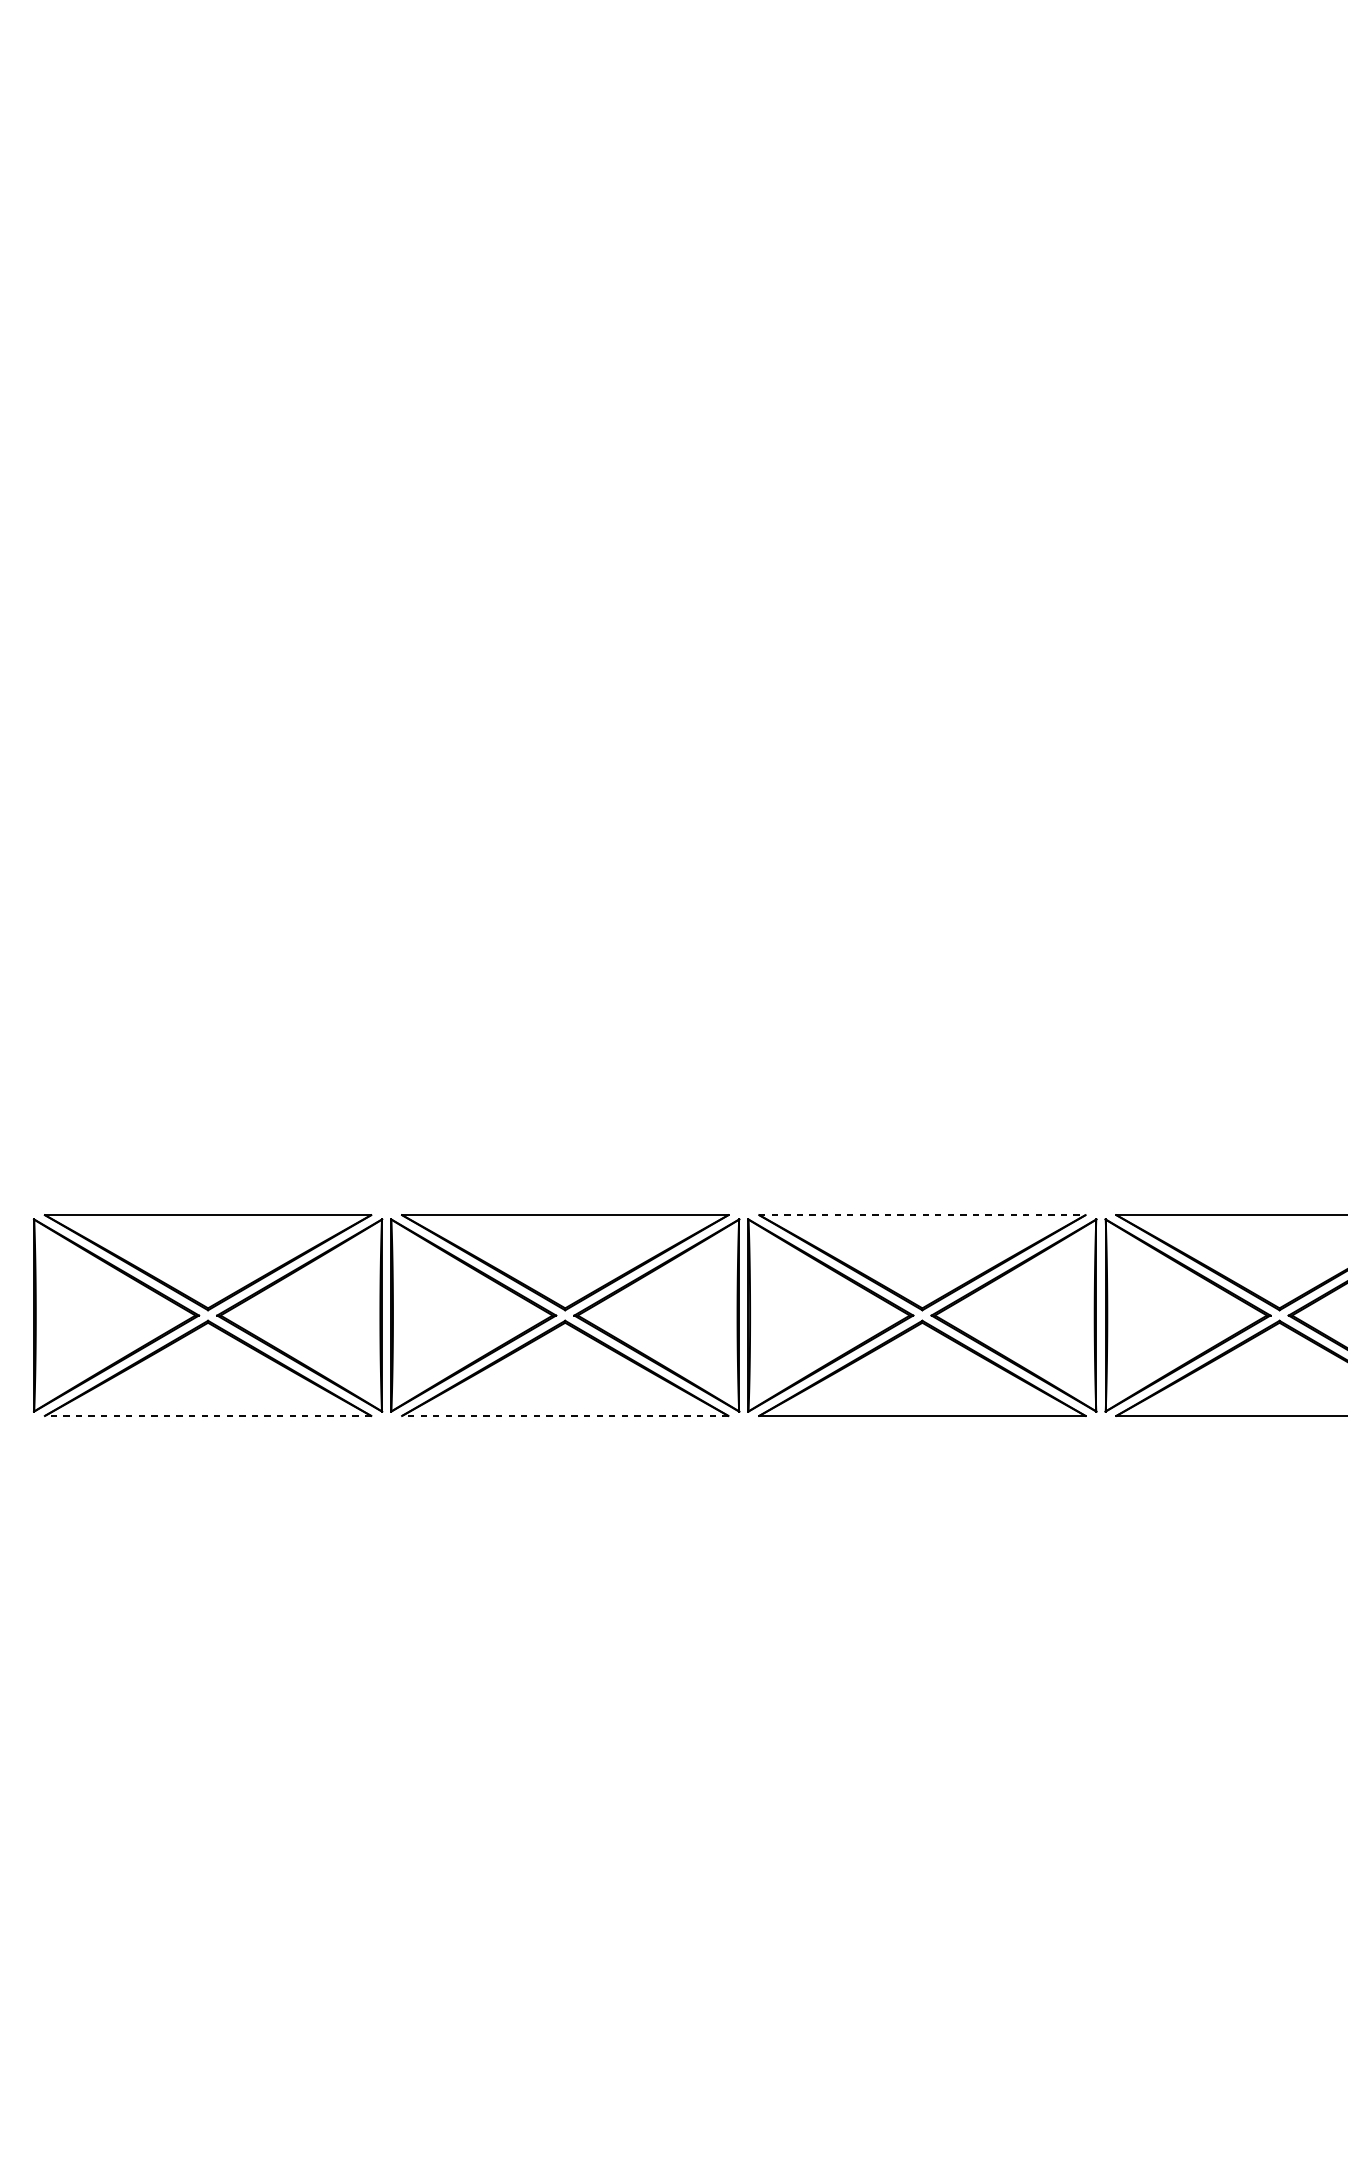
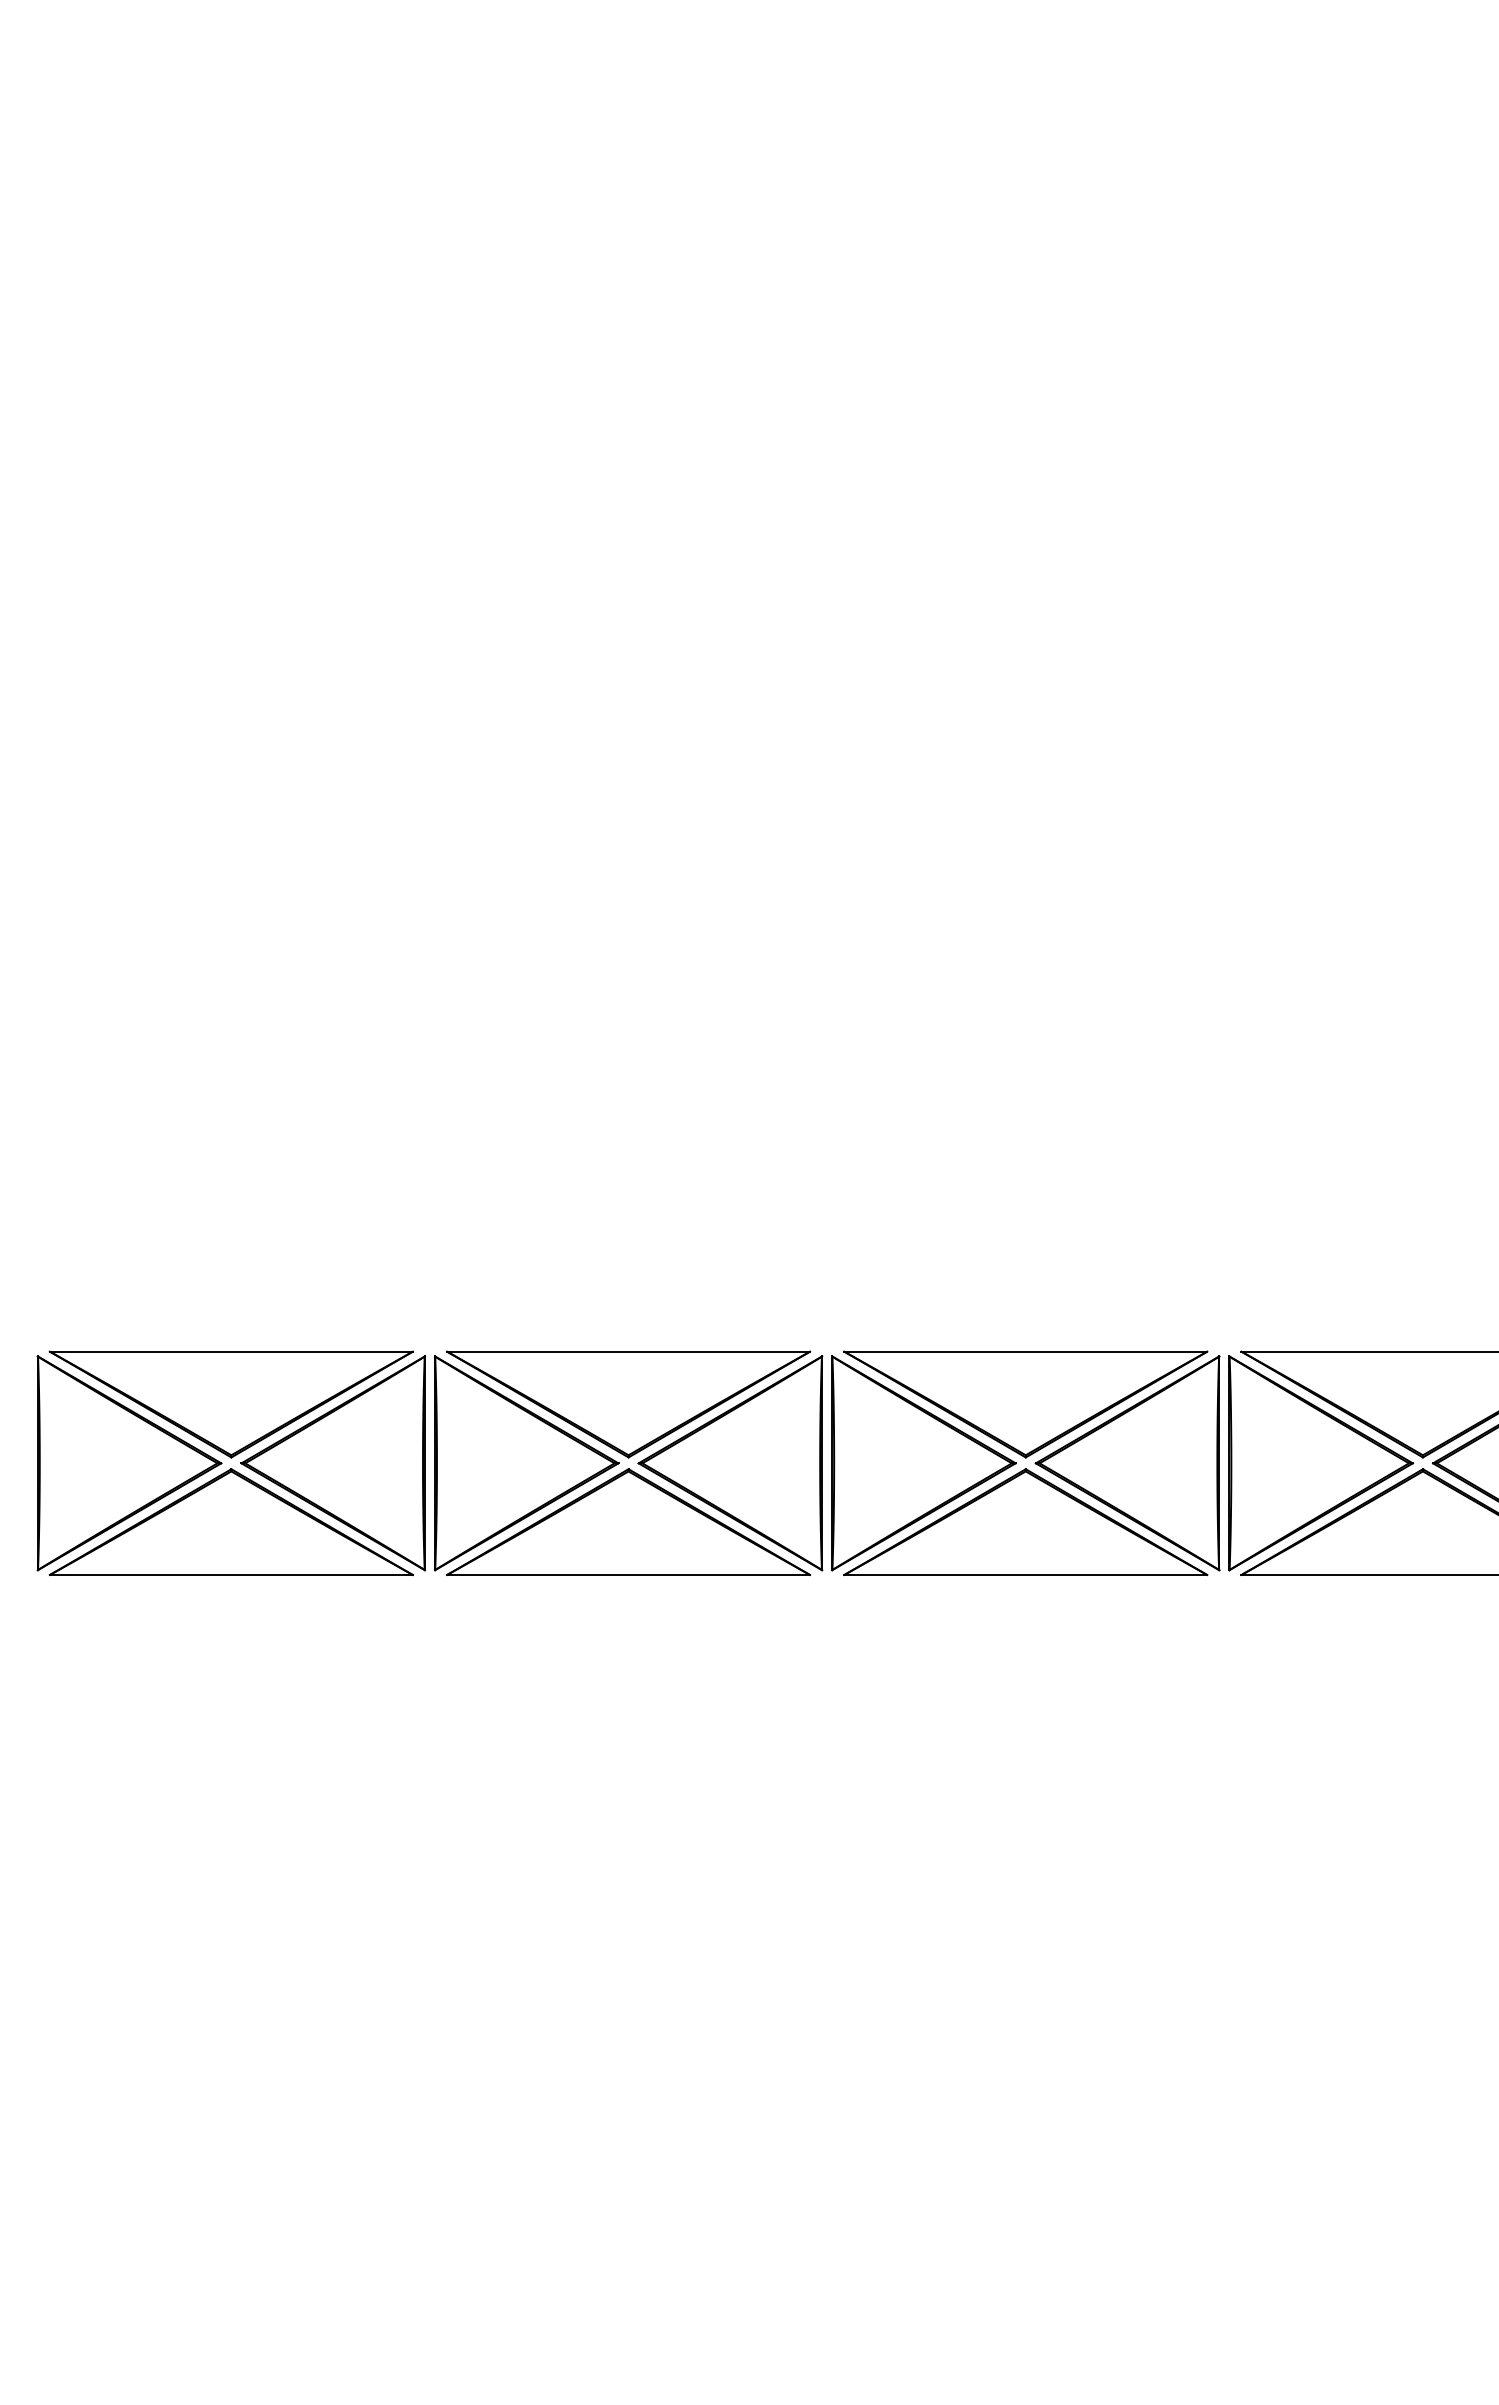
line: (922, 1214) -> (1025, 1351), dashed -> solid
line: (208, 1416) -> (231, 1575), dashed -> solid
line: (565, 1416) -> (628, 1575), dashed -> solid

